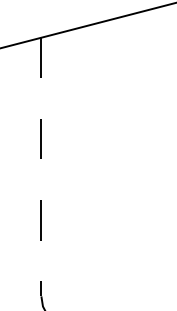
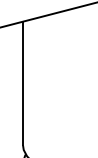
line: (40, 167) -> (22, 83), dashed -> solid

